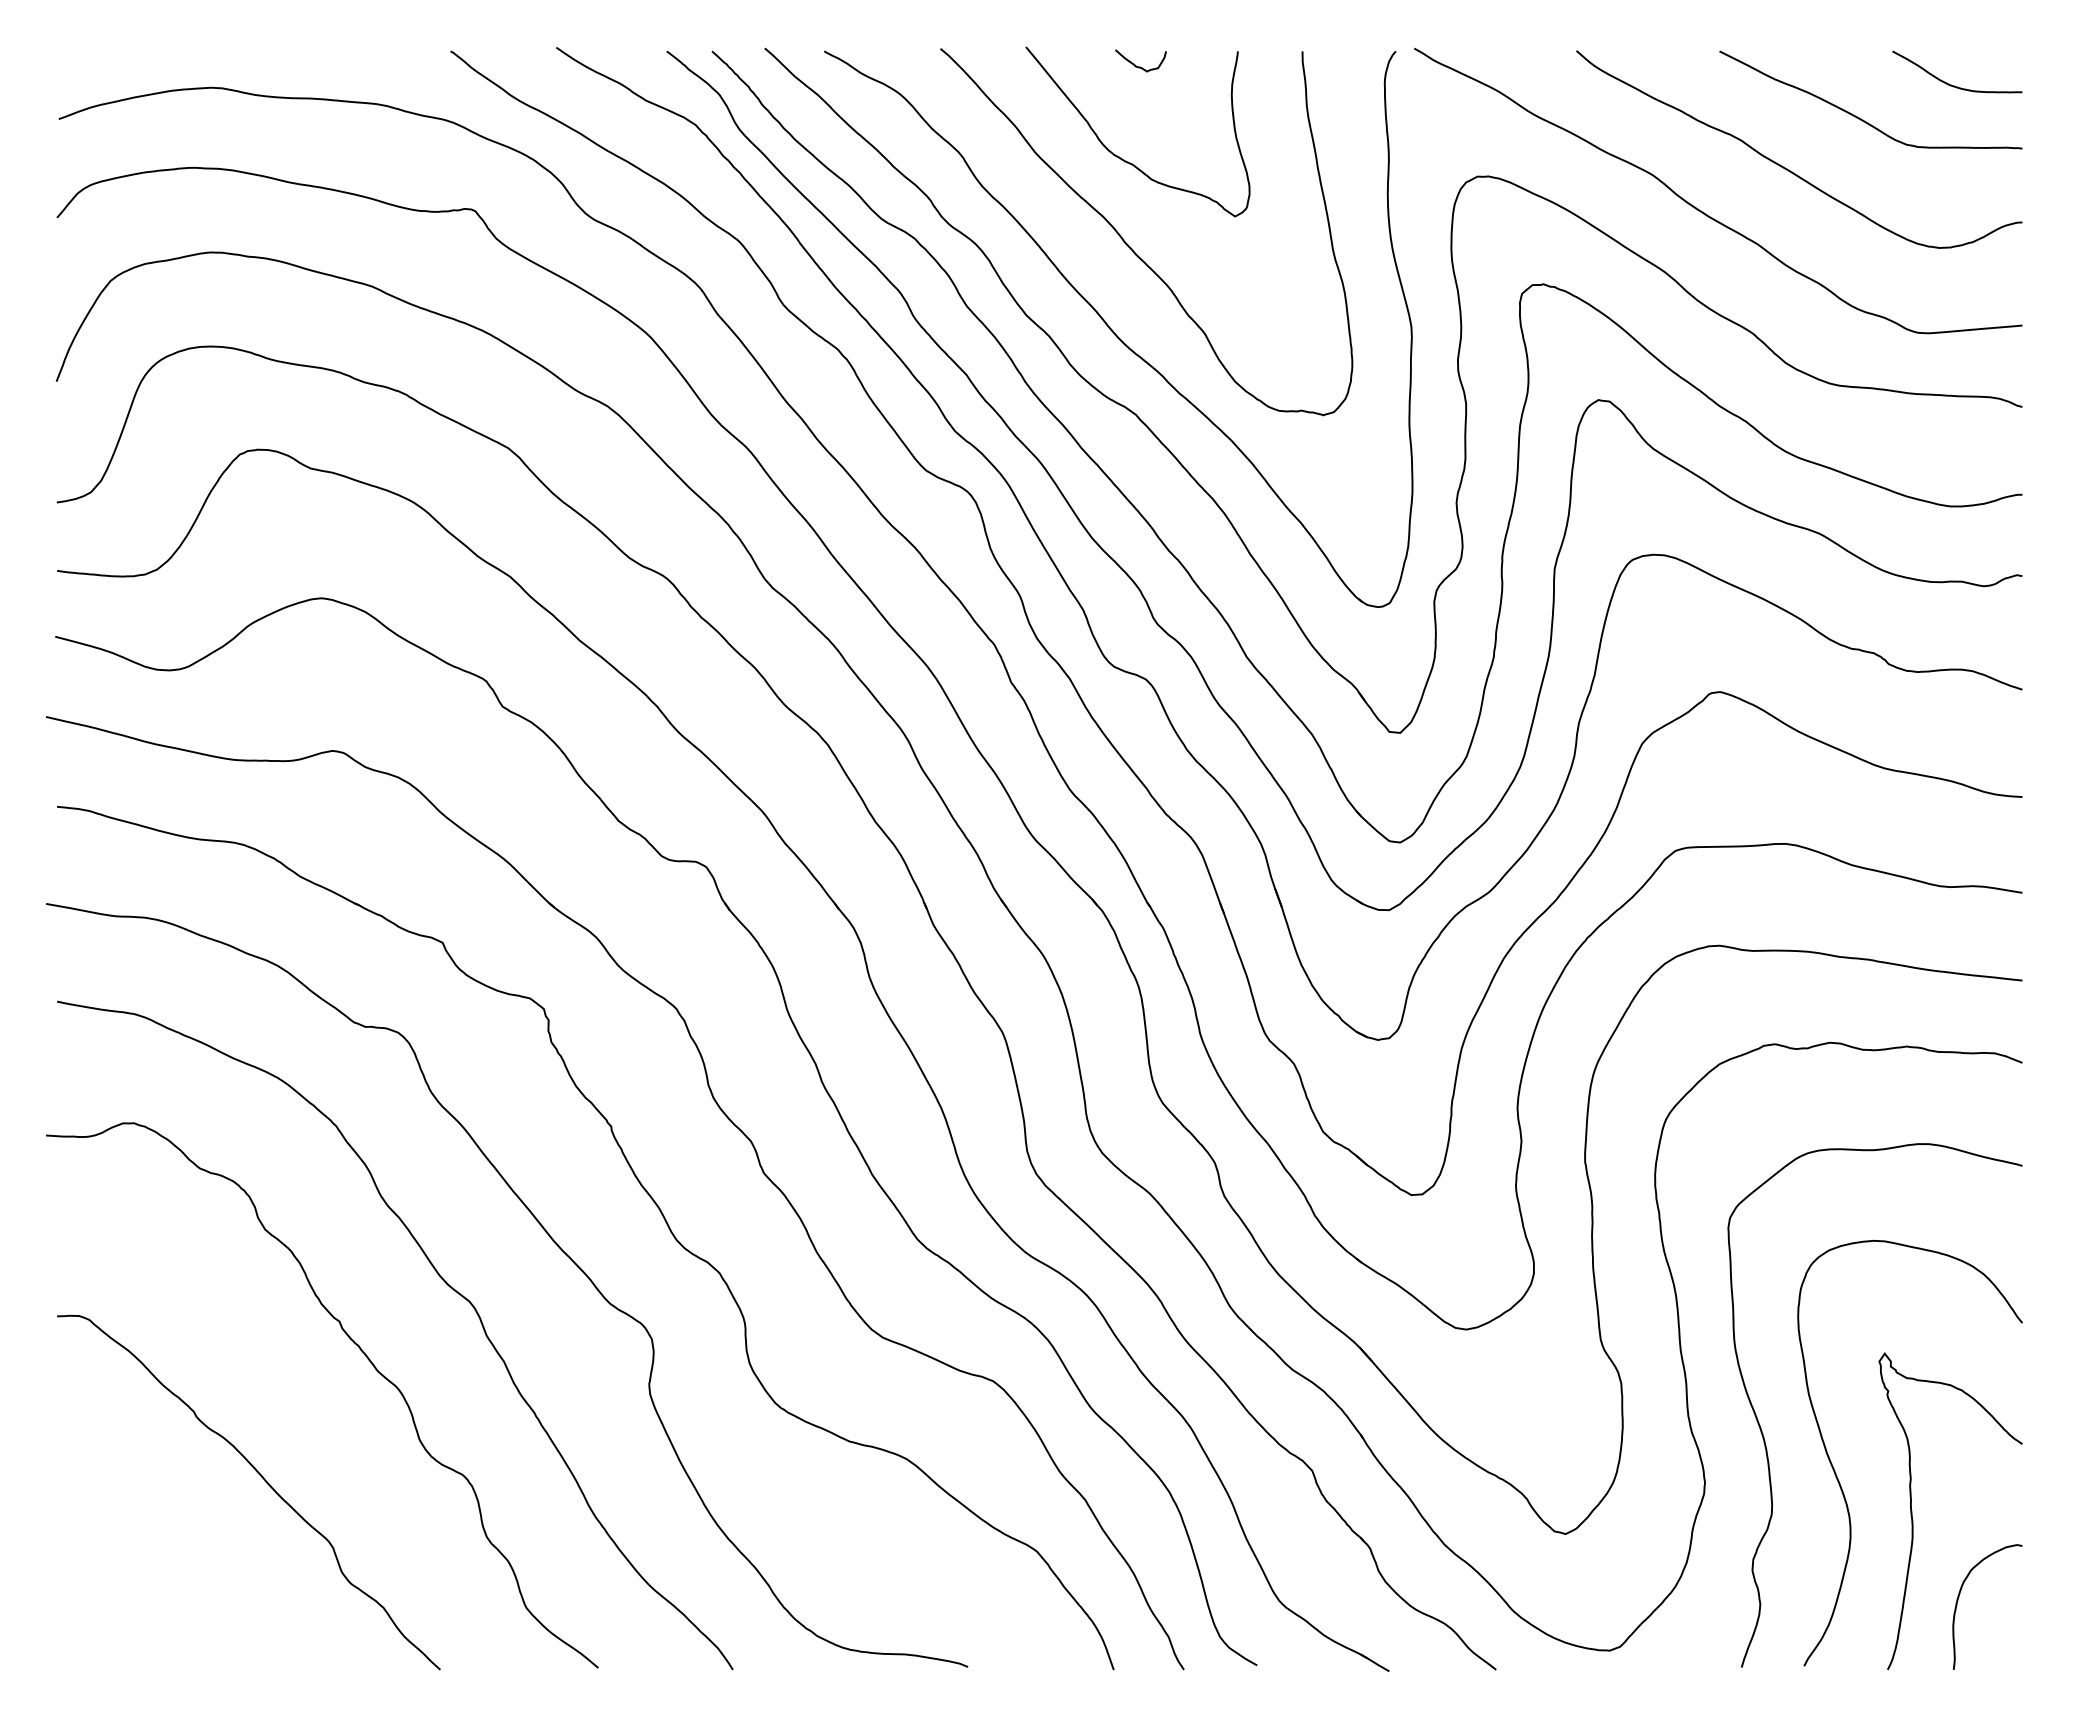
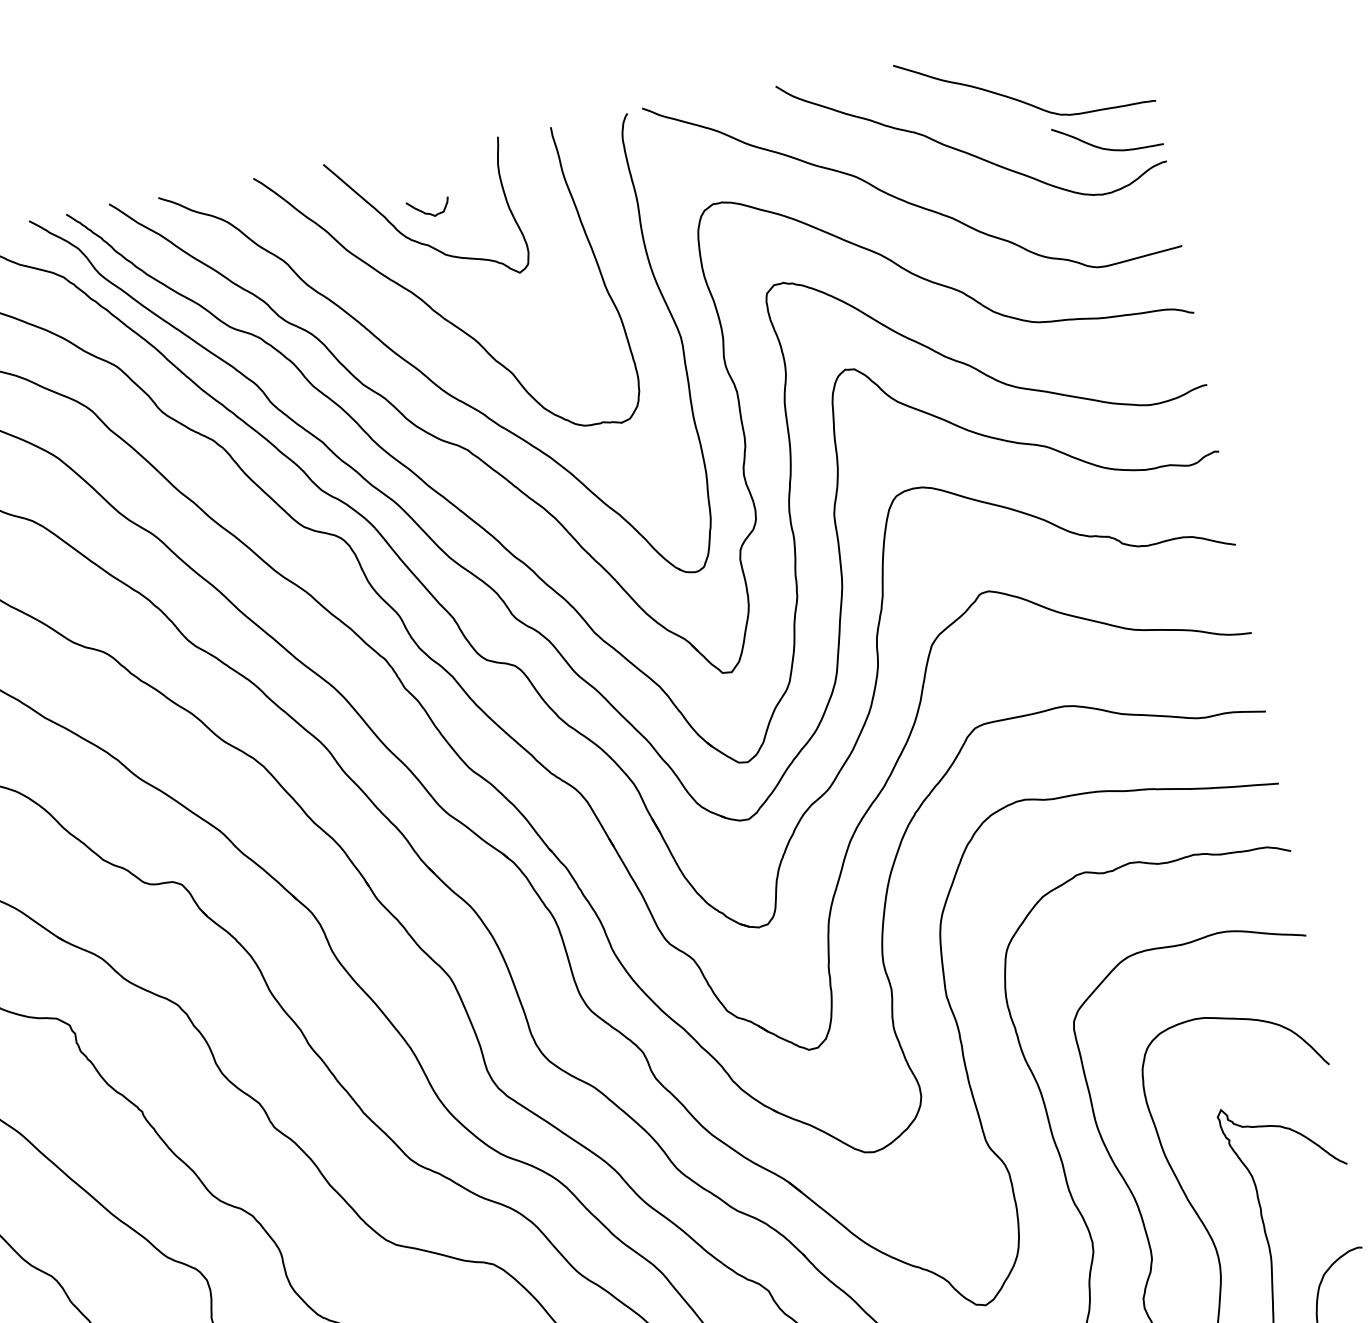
curve: (1140, 66) -> (428, 212), moved
curve: (1951, 84) -> (1104, 148), moved

